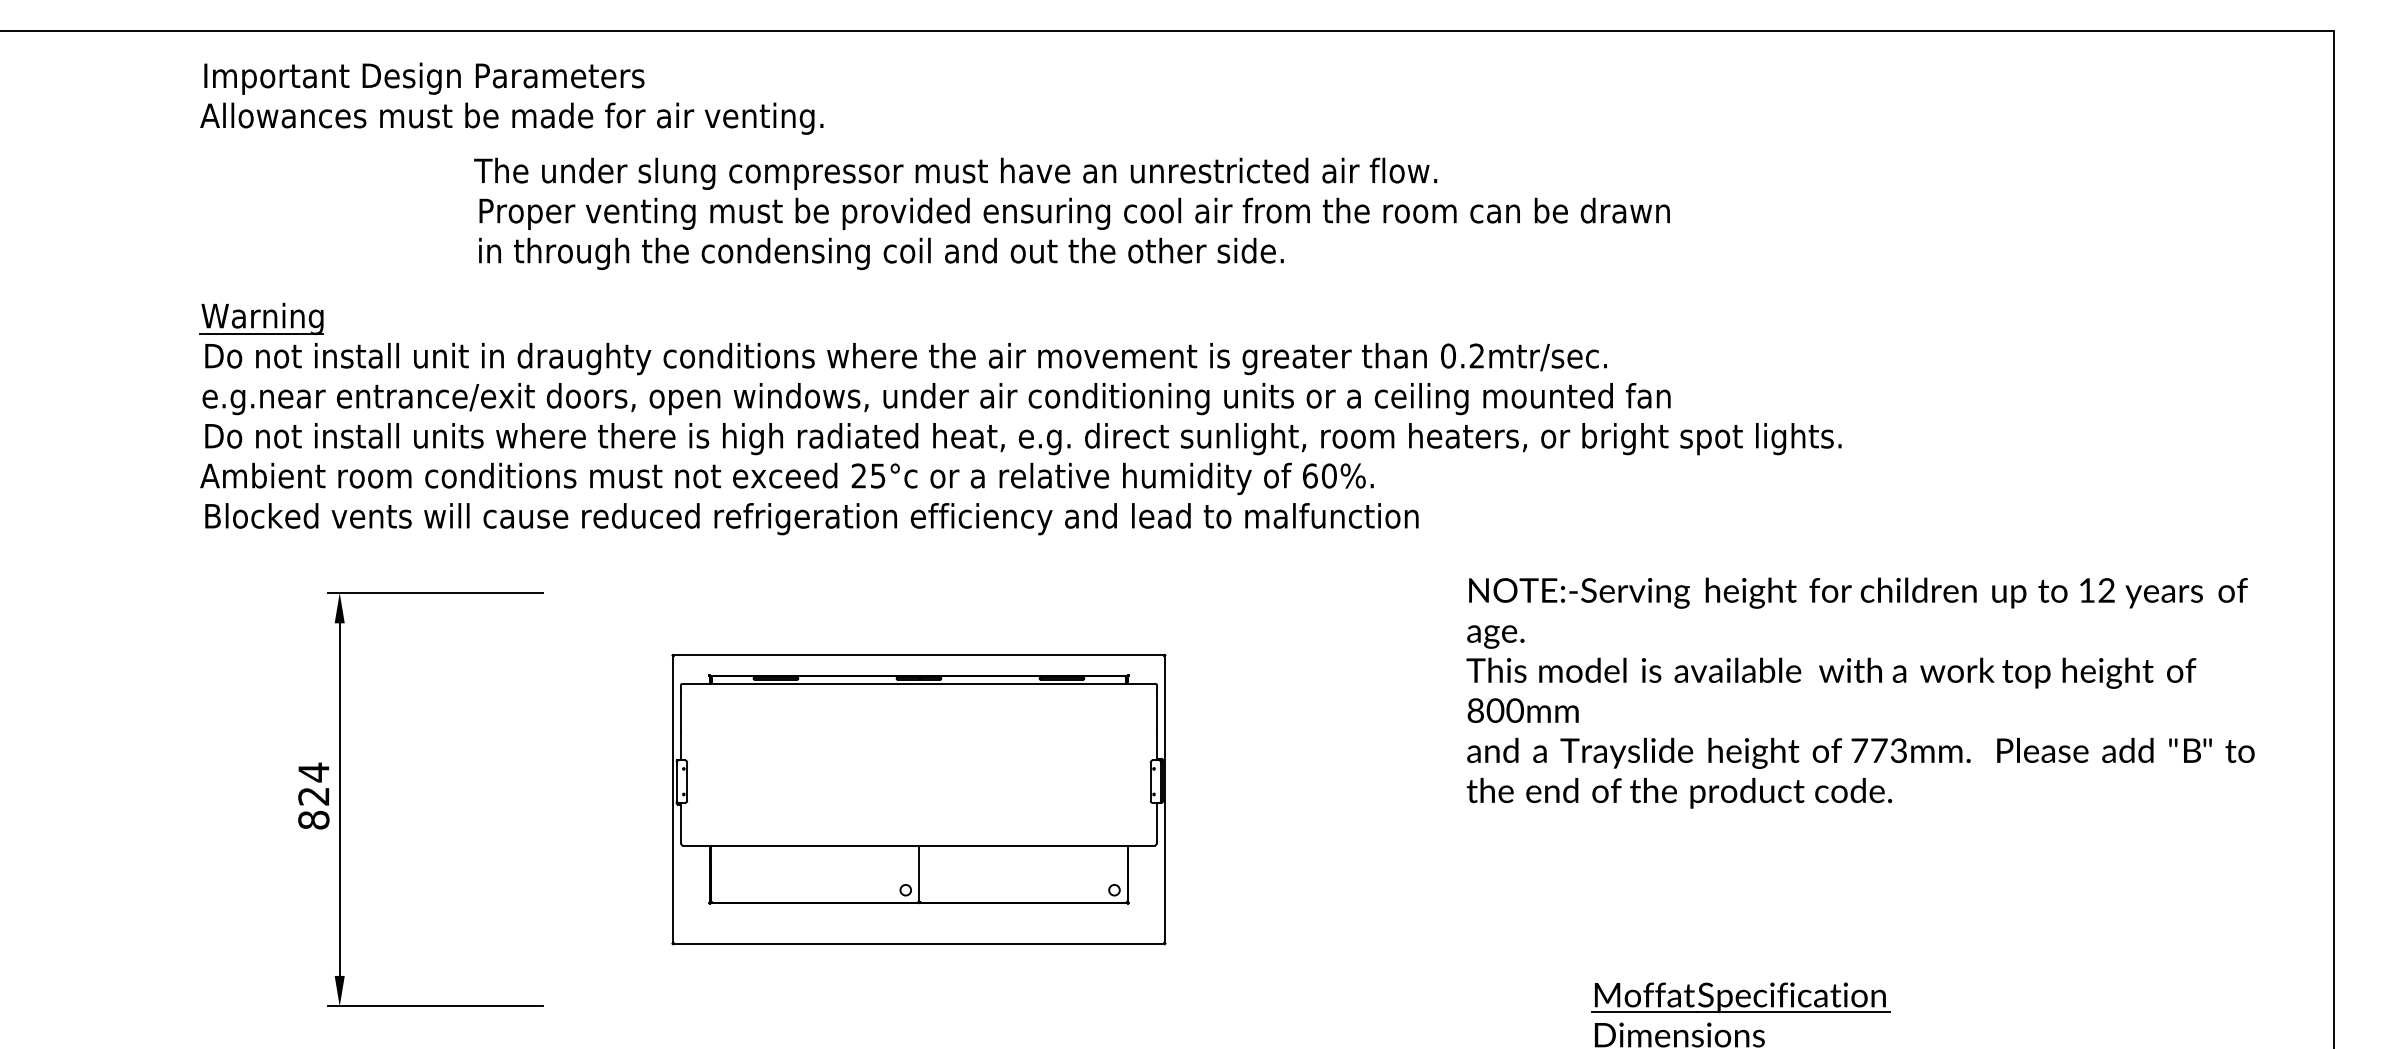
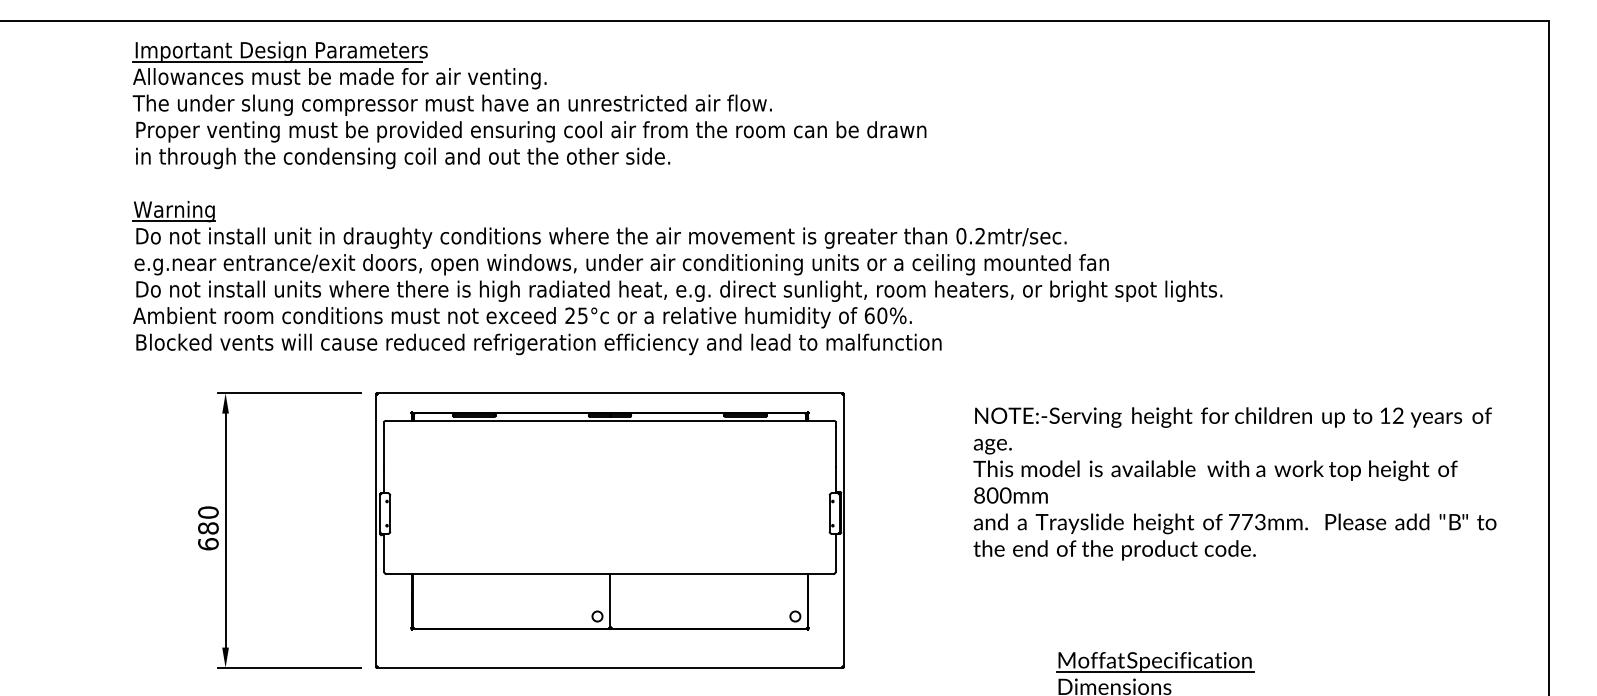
line: (417, 92) -> (277, 61), added
text: (1071, 213) -> (529, 131), moved
text: (1859, 692) -> (1234, 483), moved
text: (313, 796) -> (208, 528), 824 -> 680
part: (918, 799) -> (609, 530), size x1.43

